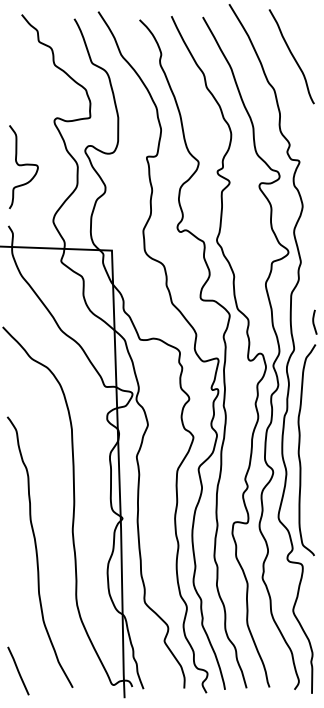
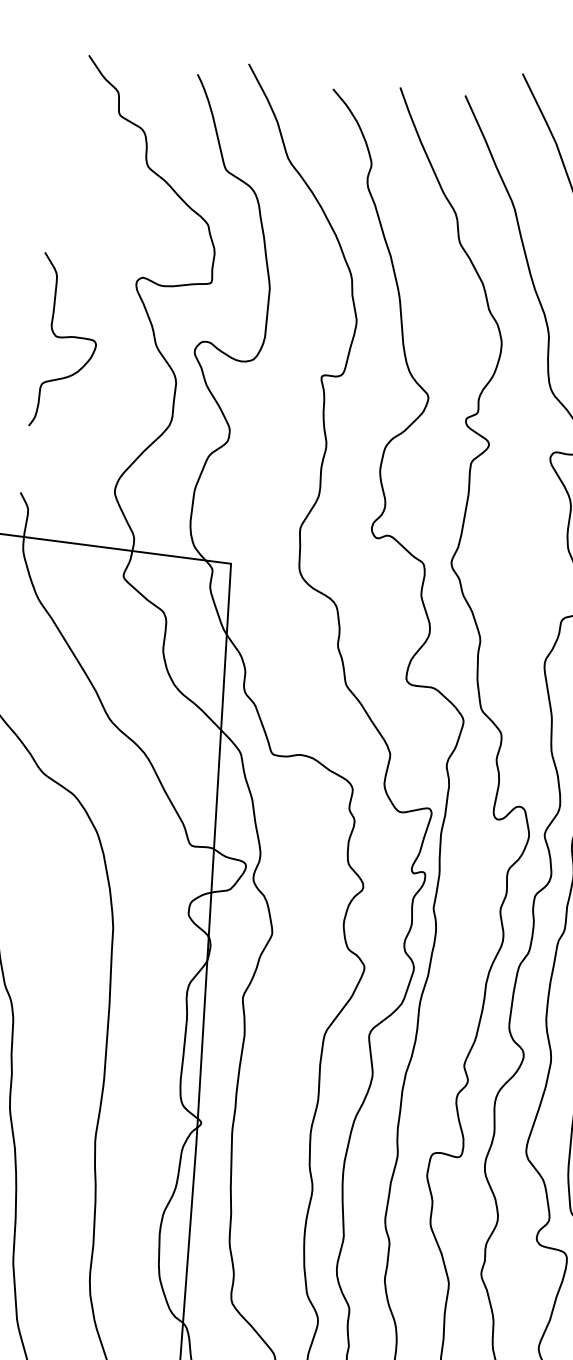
curve: (23, 165) -> (66, 338), moved

